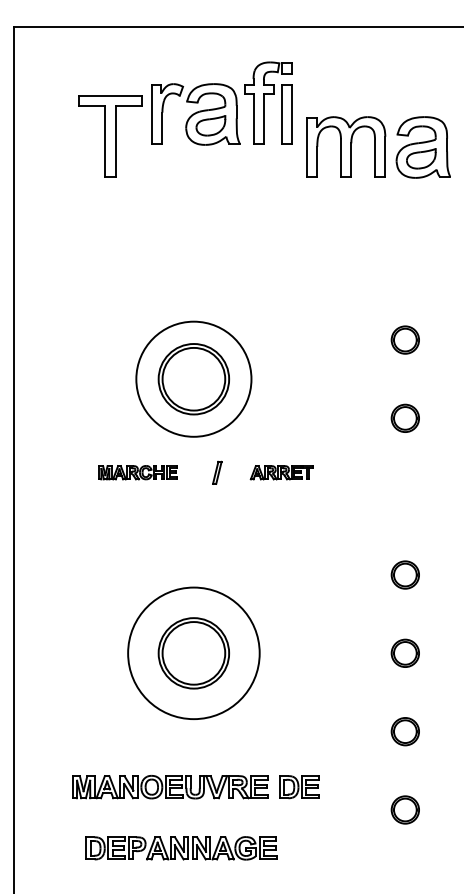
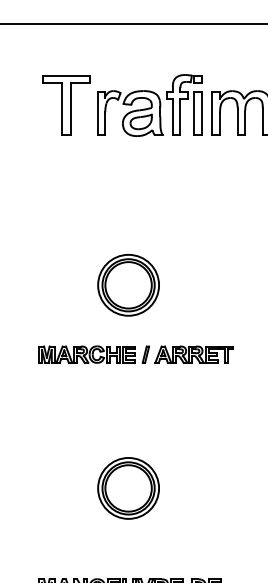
part: (221, 103) -> (149, 105), moved
circle: (193, 379) -> (128, 285), size x0.71
part: (137, 472) -> (86, 354), size x1.67
part: (281, 472) -> (193, 354), size x1.67
circle: (193, 653) -> (128, 488), size x0.62

